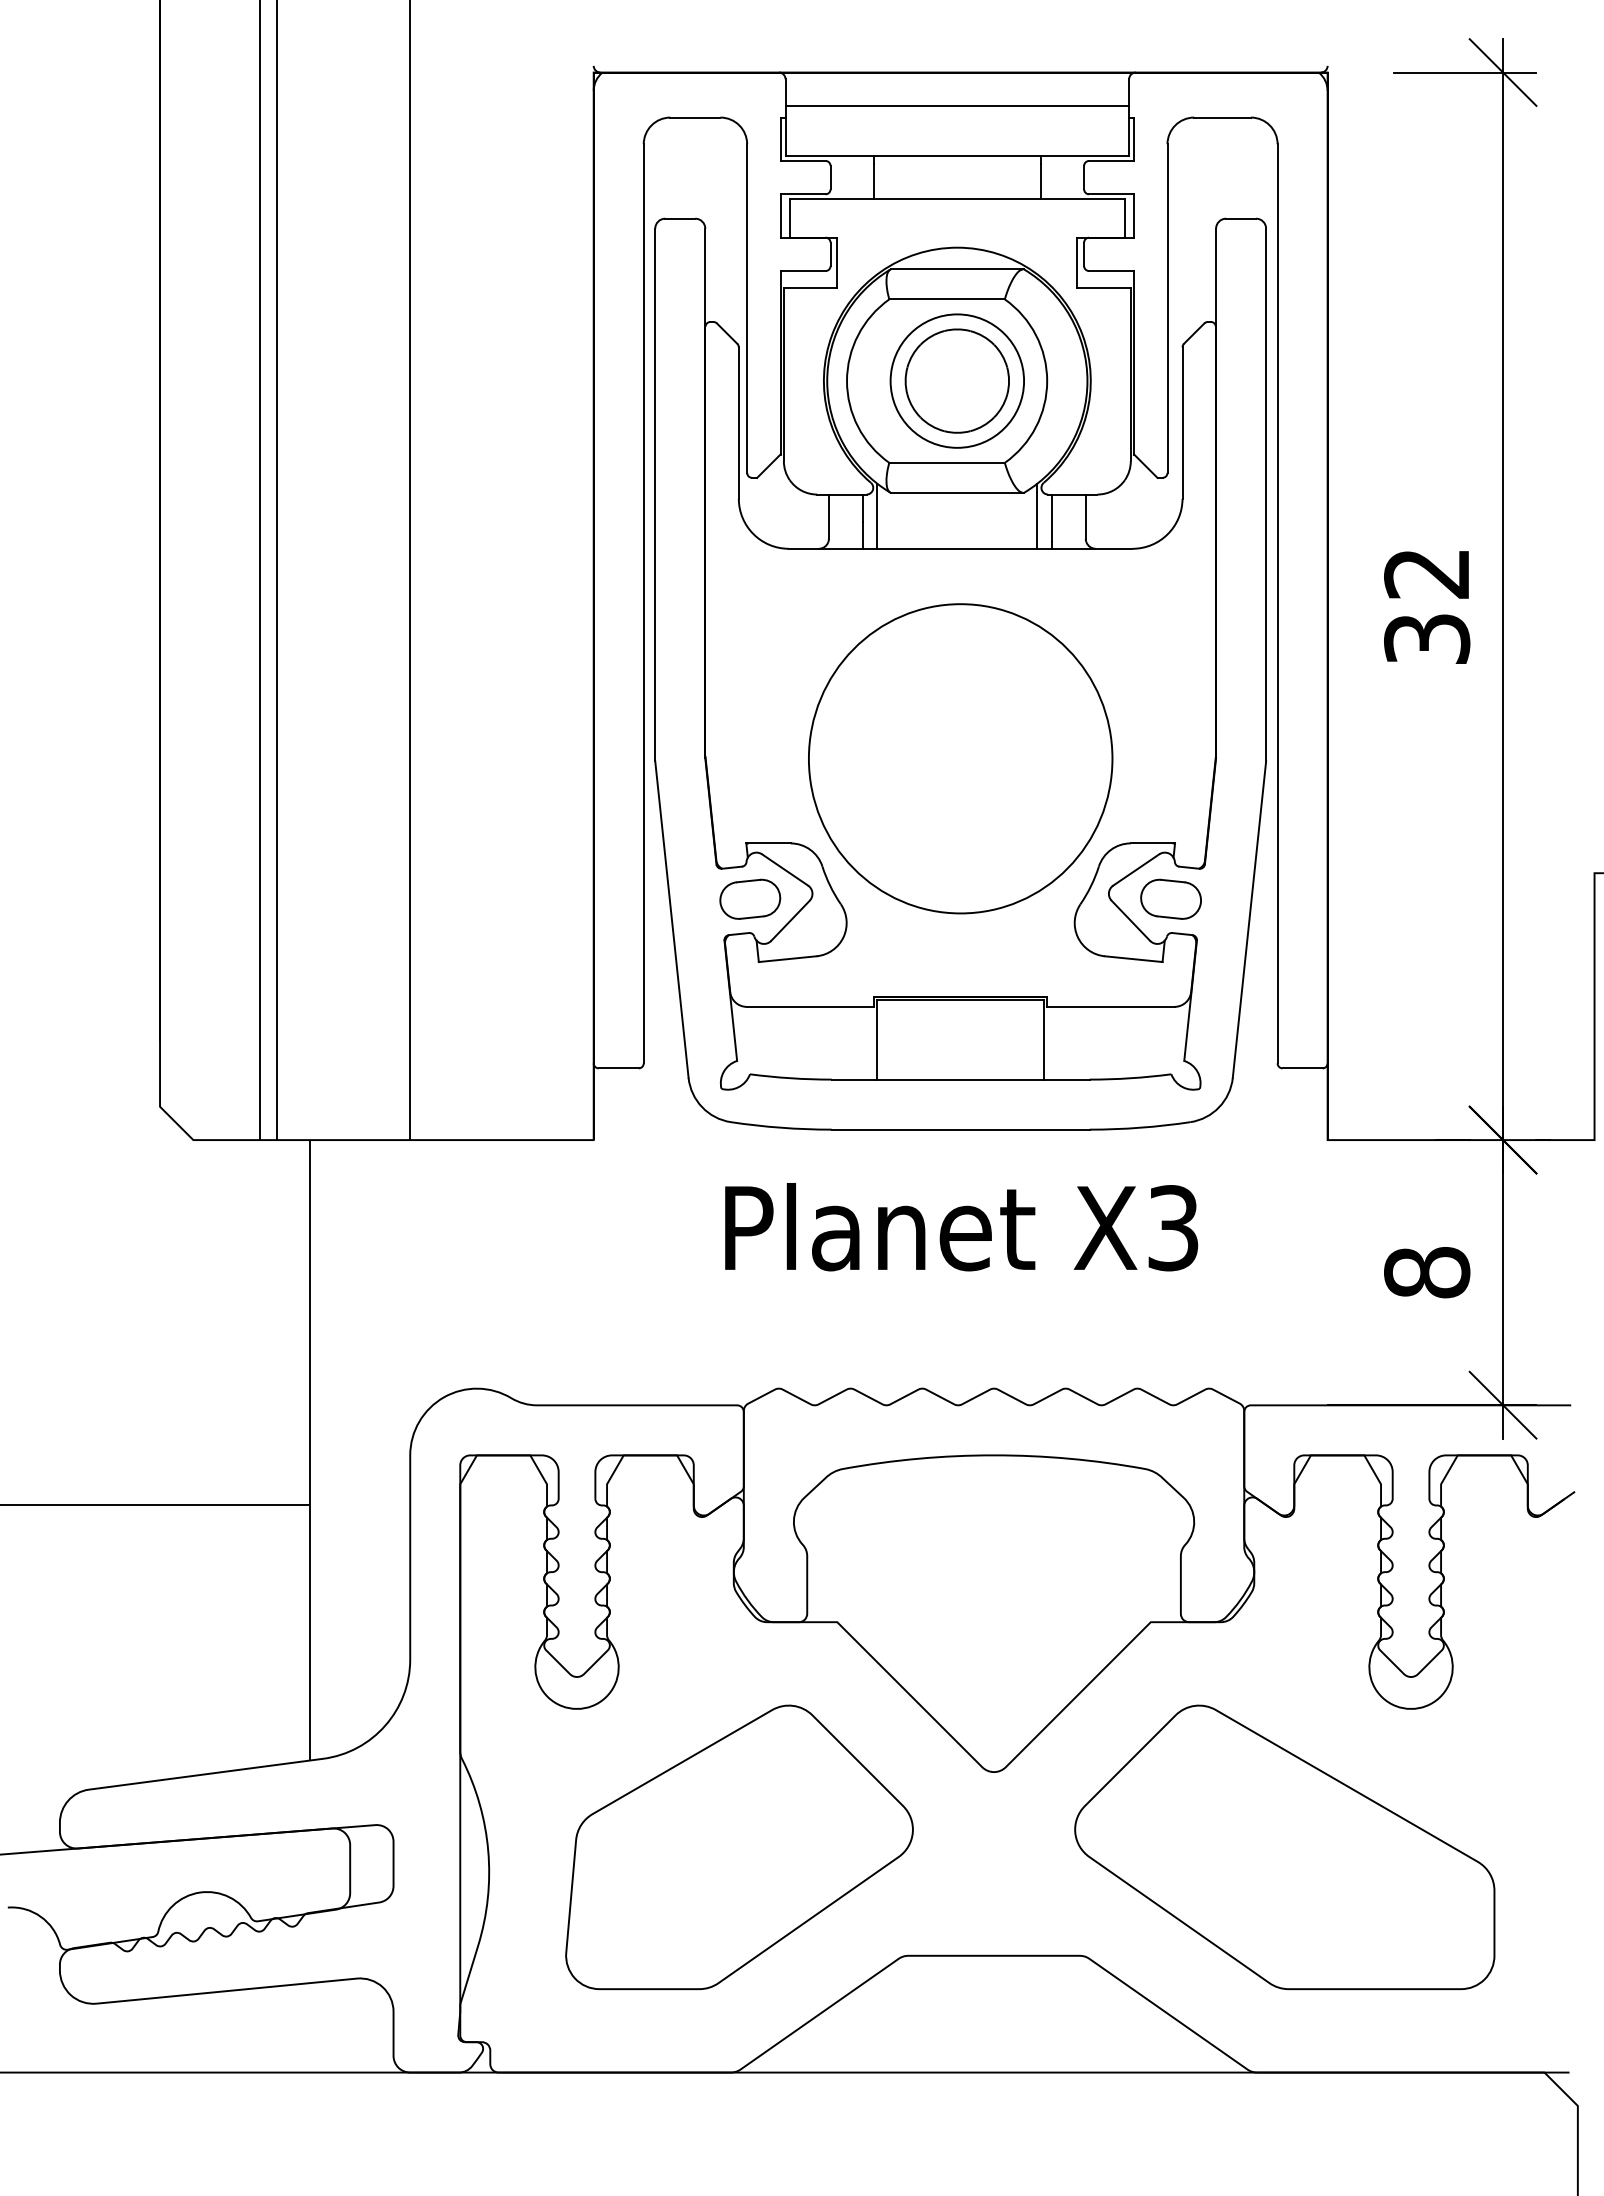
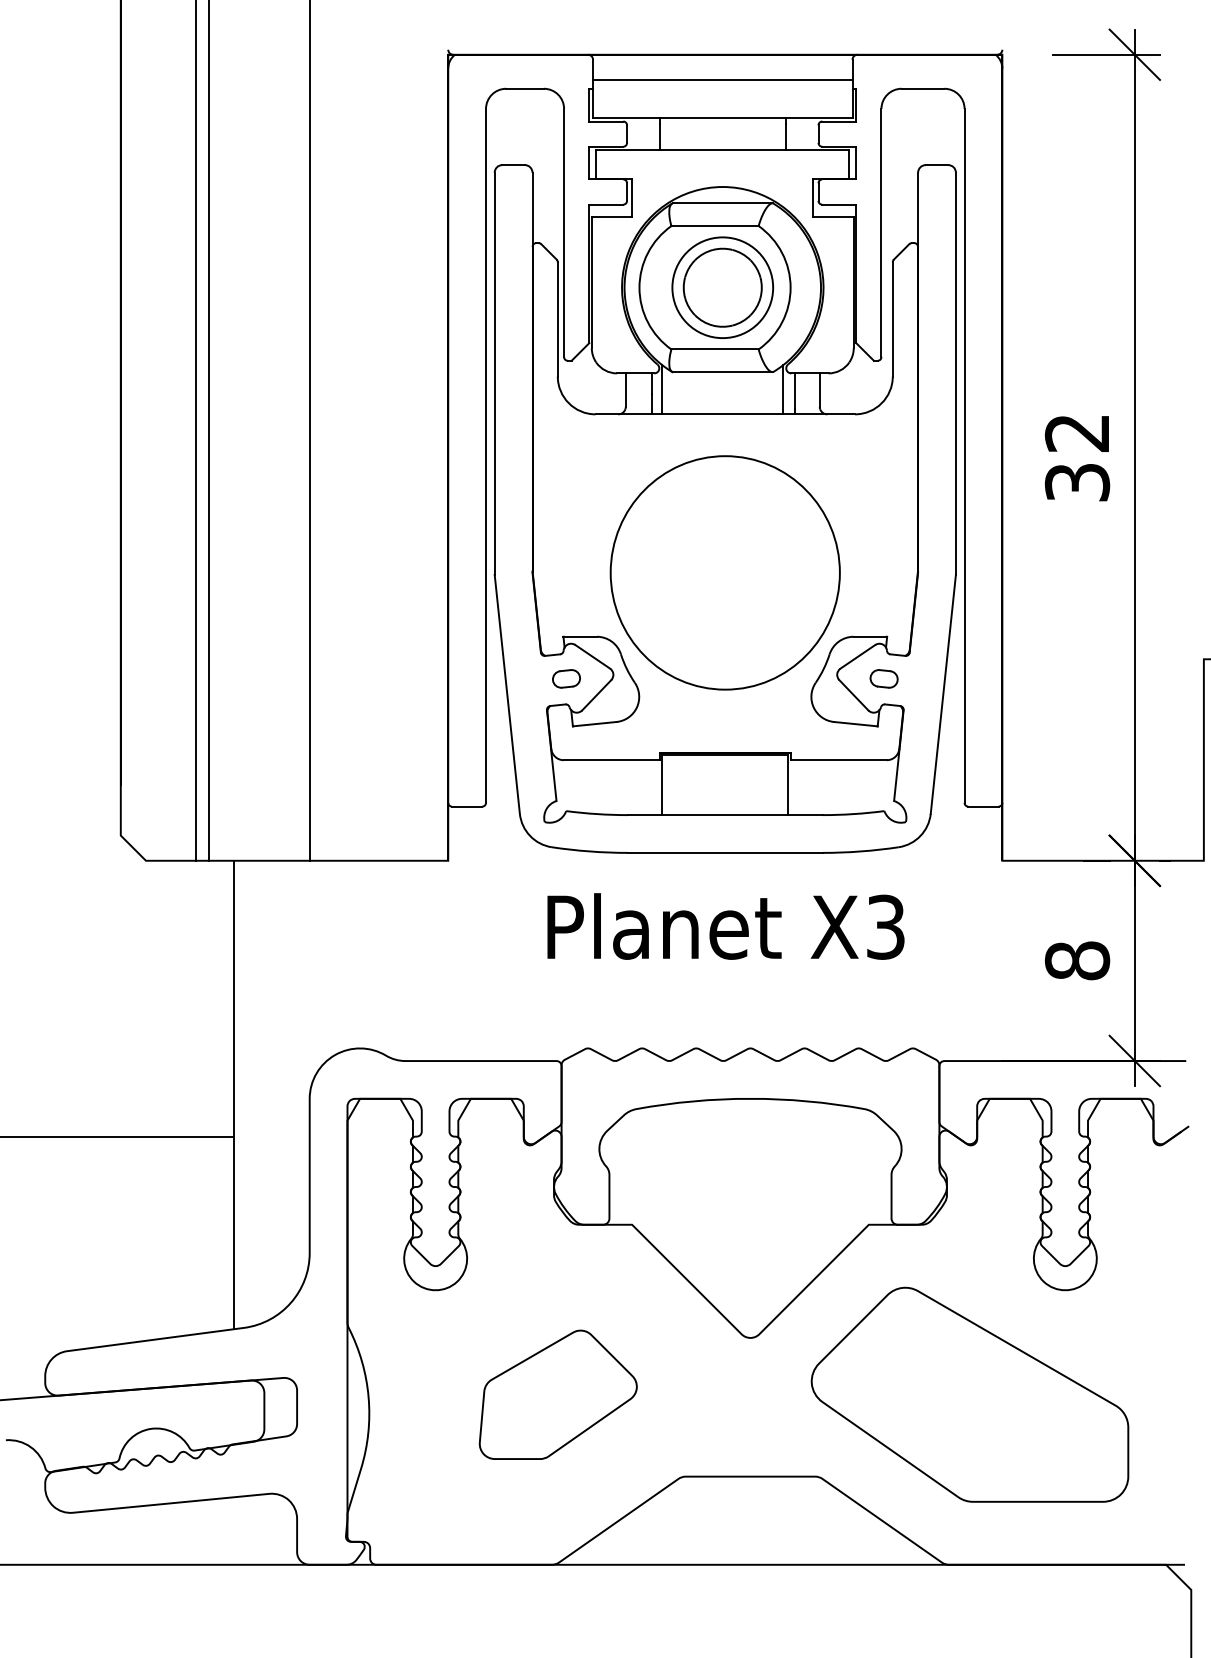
part: (750, 898) -> (566, 678), size x0.6
part: (1170, 898) -> (883, 678), size x0.6
part: (739, 1847) -> (558, 1394), size x0.6

